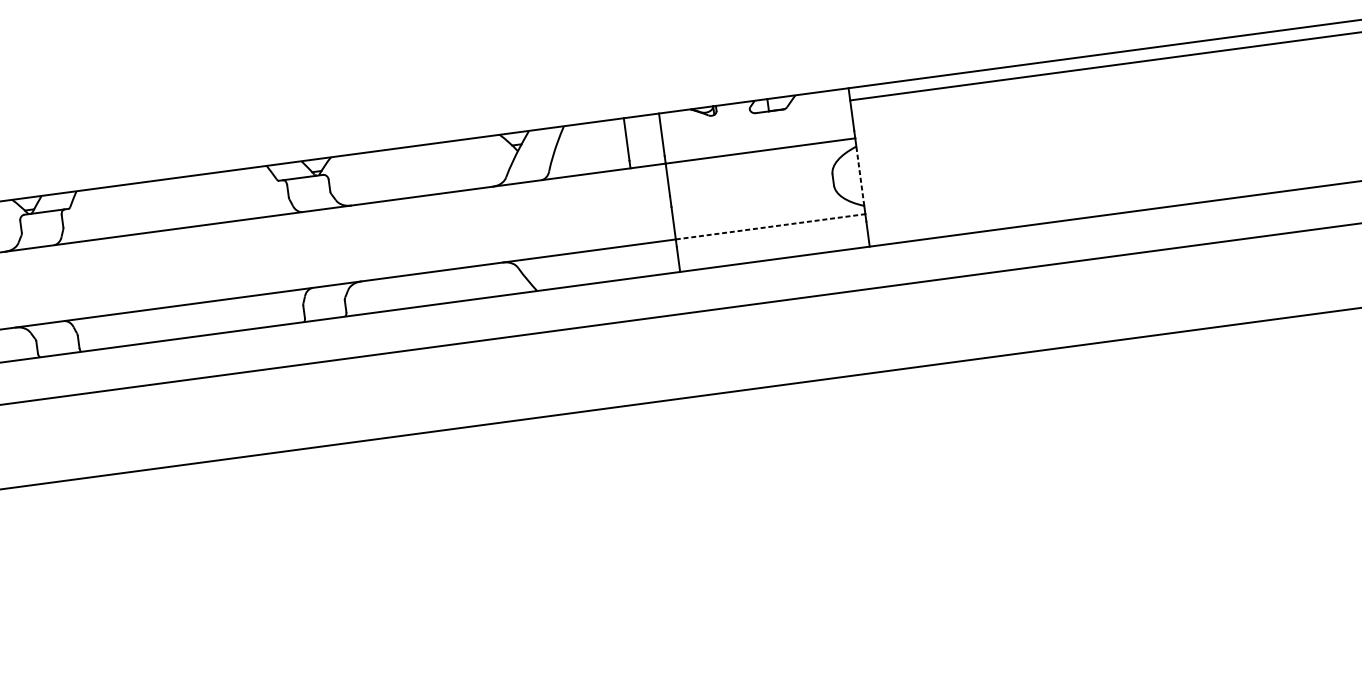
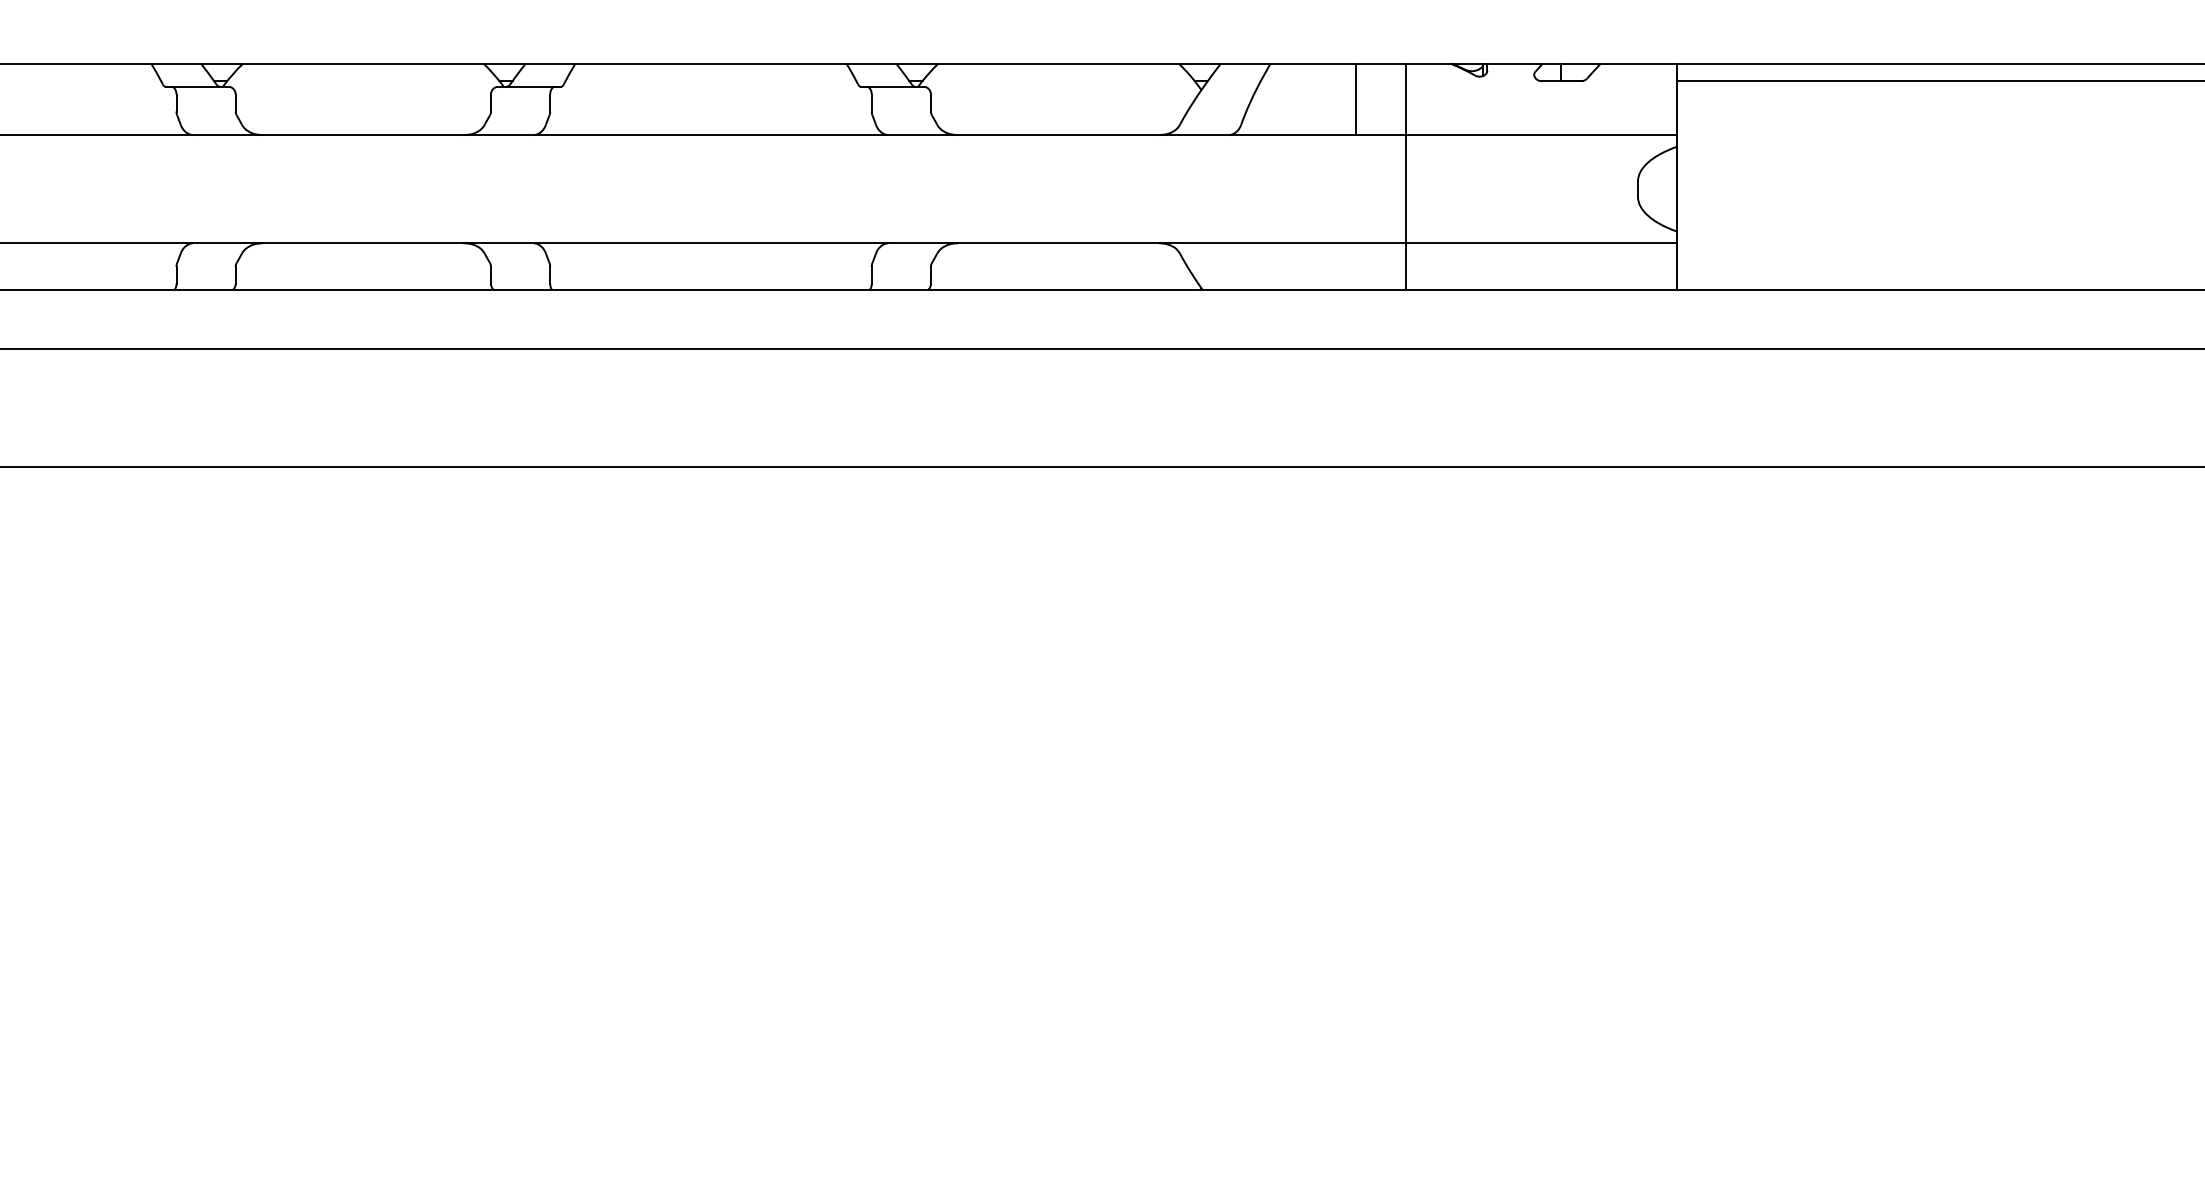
line: (860, 175) -> (1676, 188), dashed -> solid
line: (770, 226) -> (1541, 243), dashed -> solid

